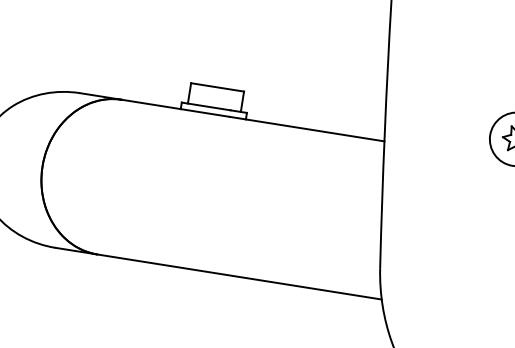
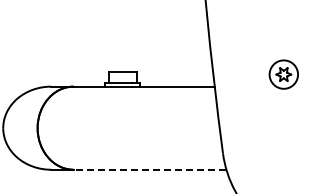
line: (238, 276) -> (149, 169), solid -> dashed

